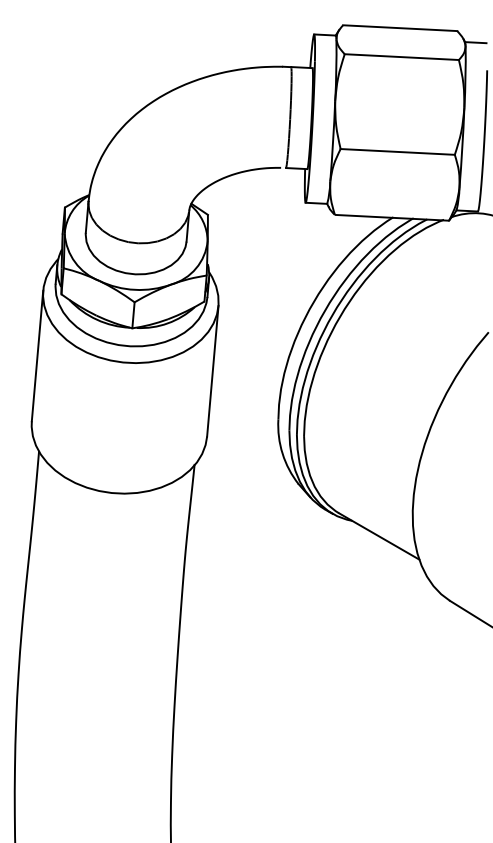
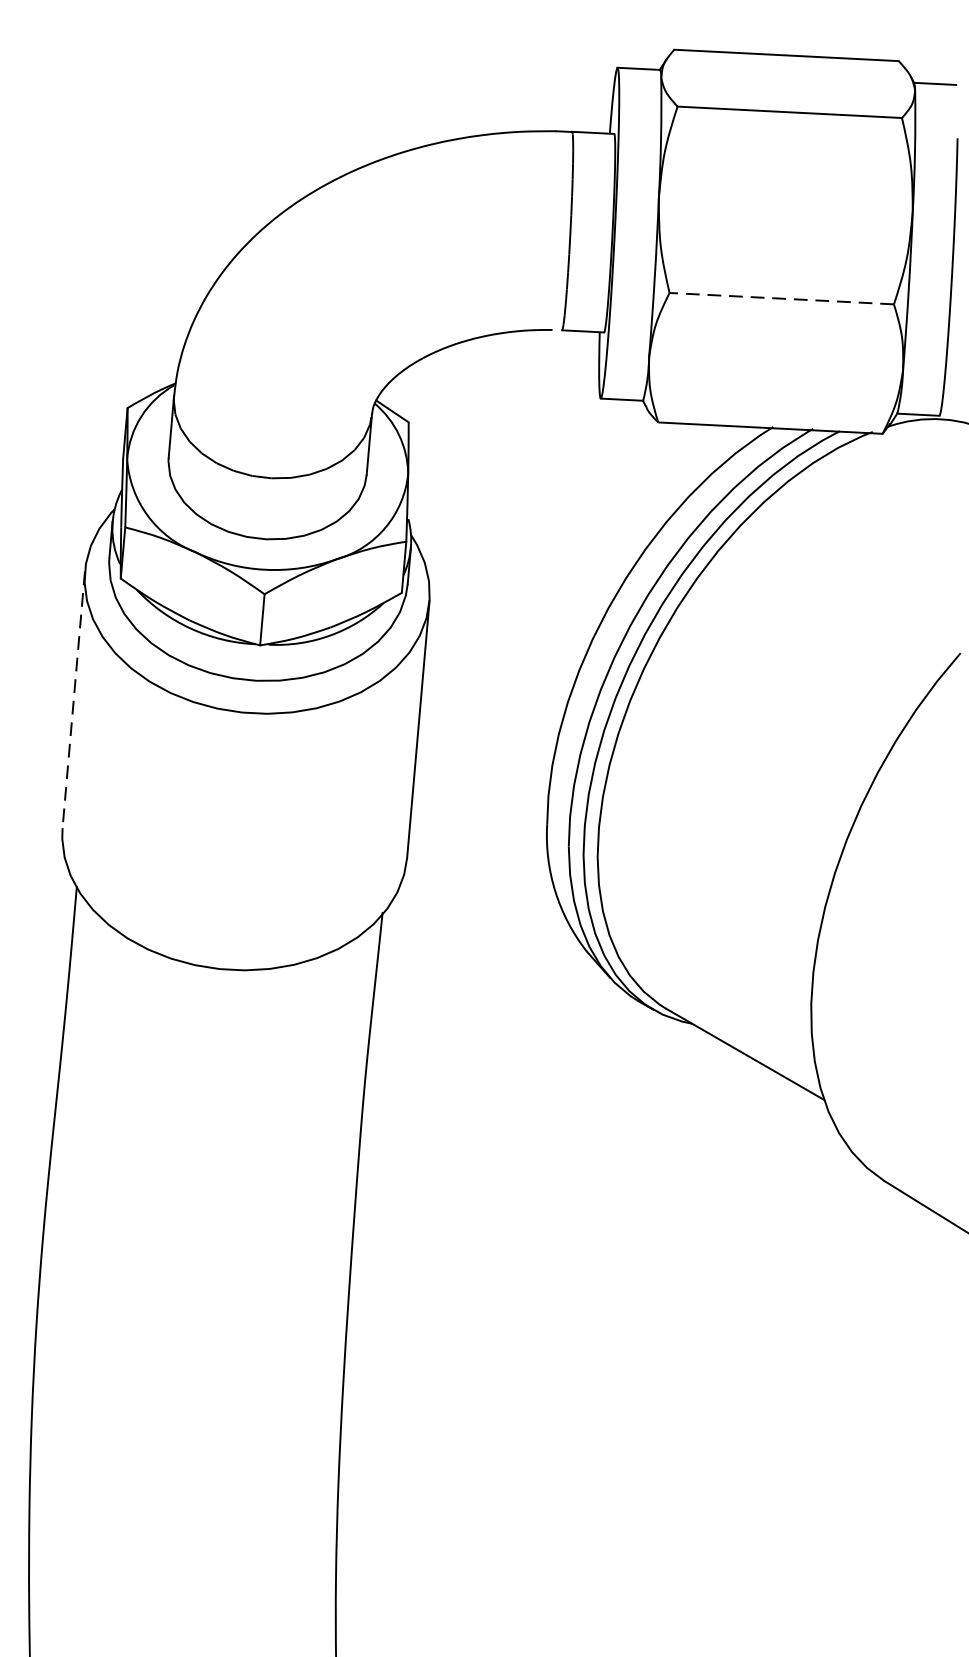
line: (397, 151) -> (781, 297), solid -> dashed
line: (37, 356) -> (73, 700), solid -> dashed

